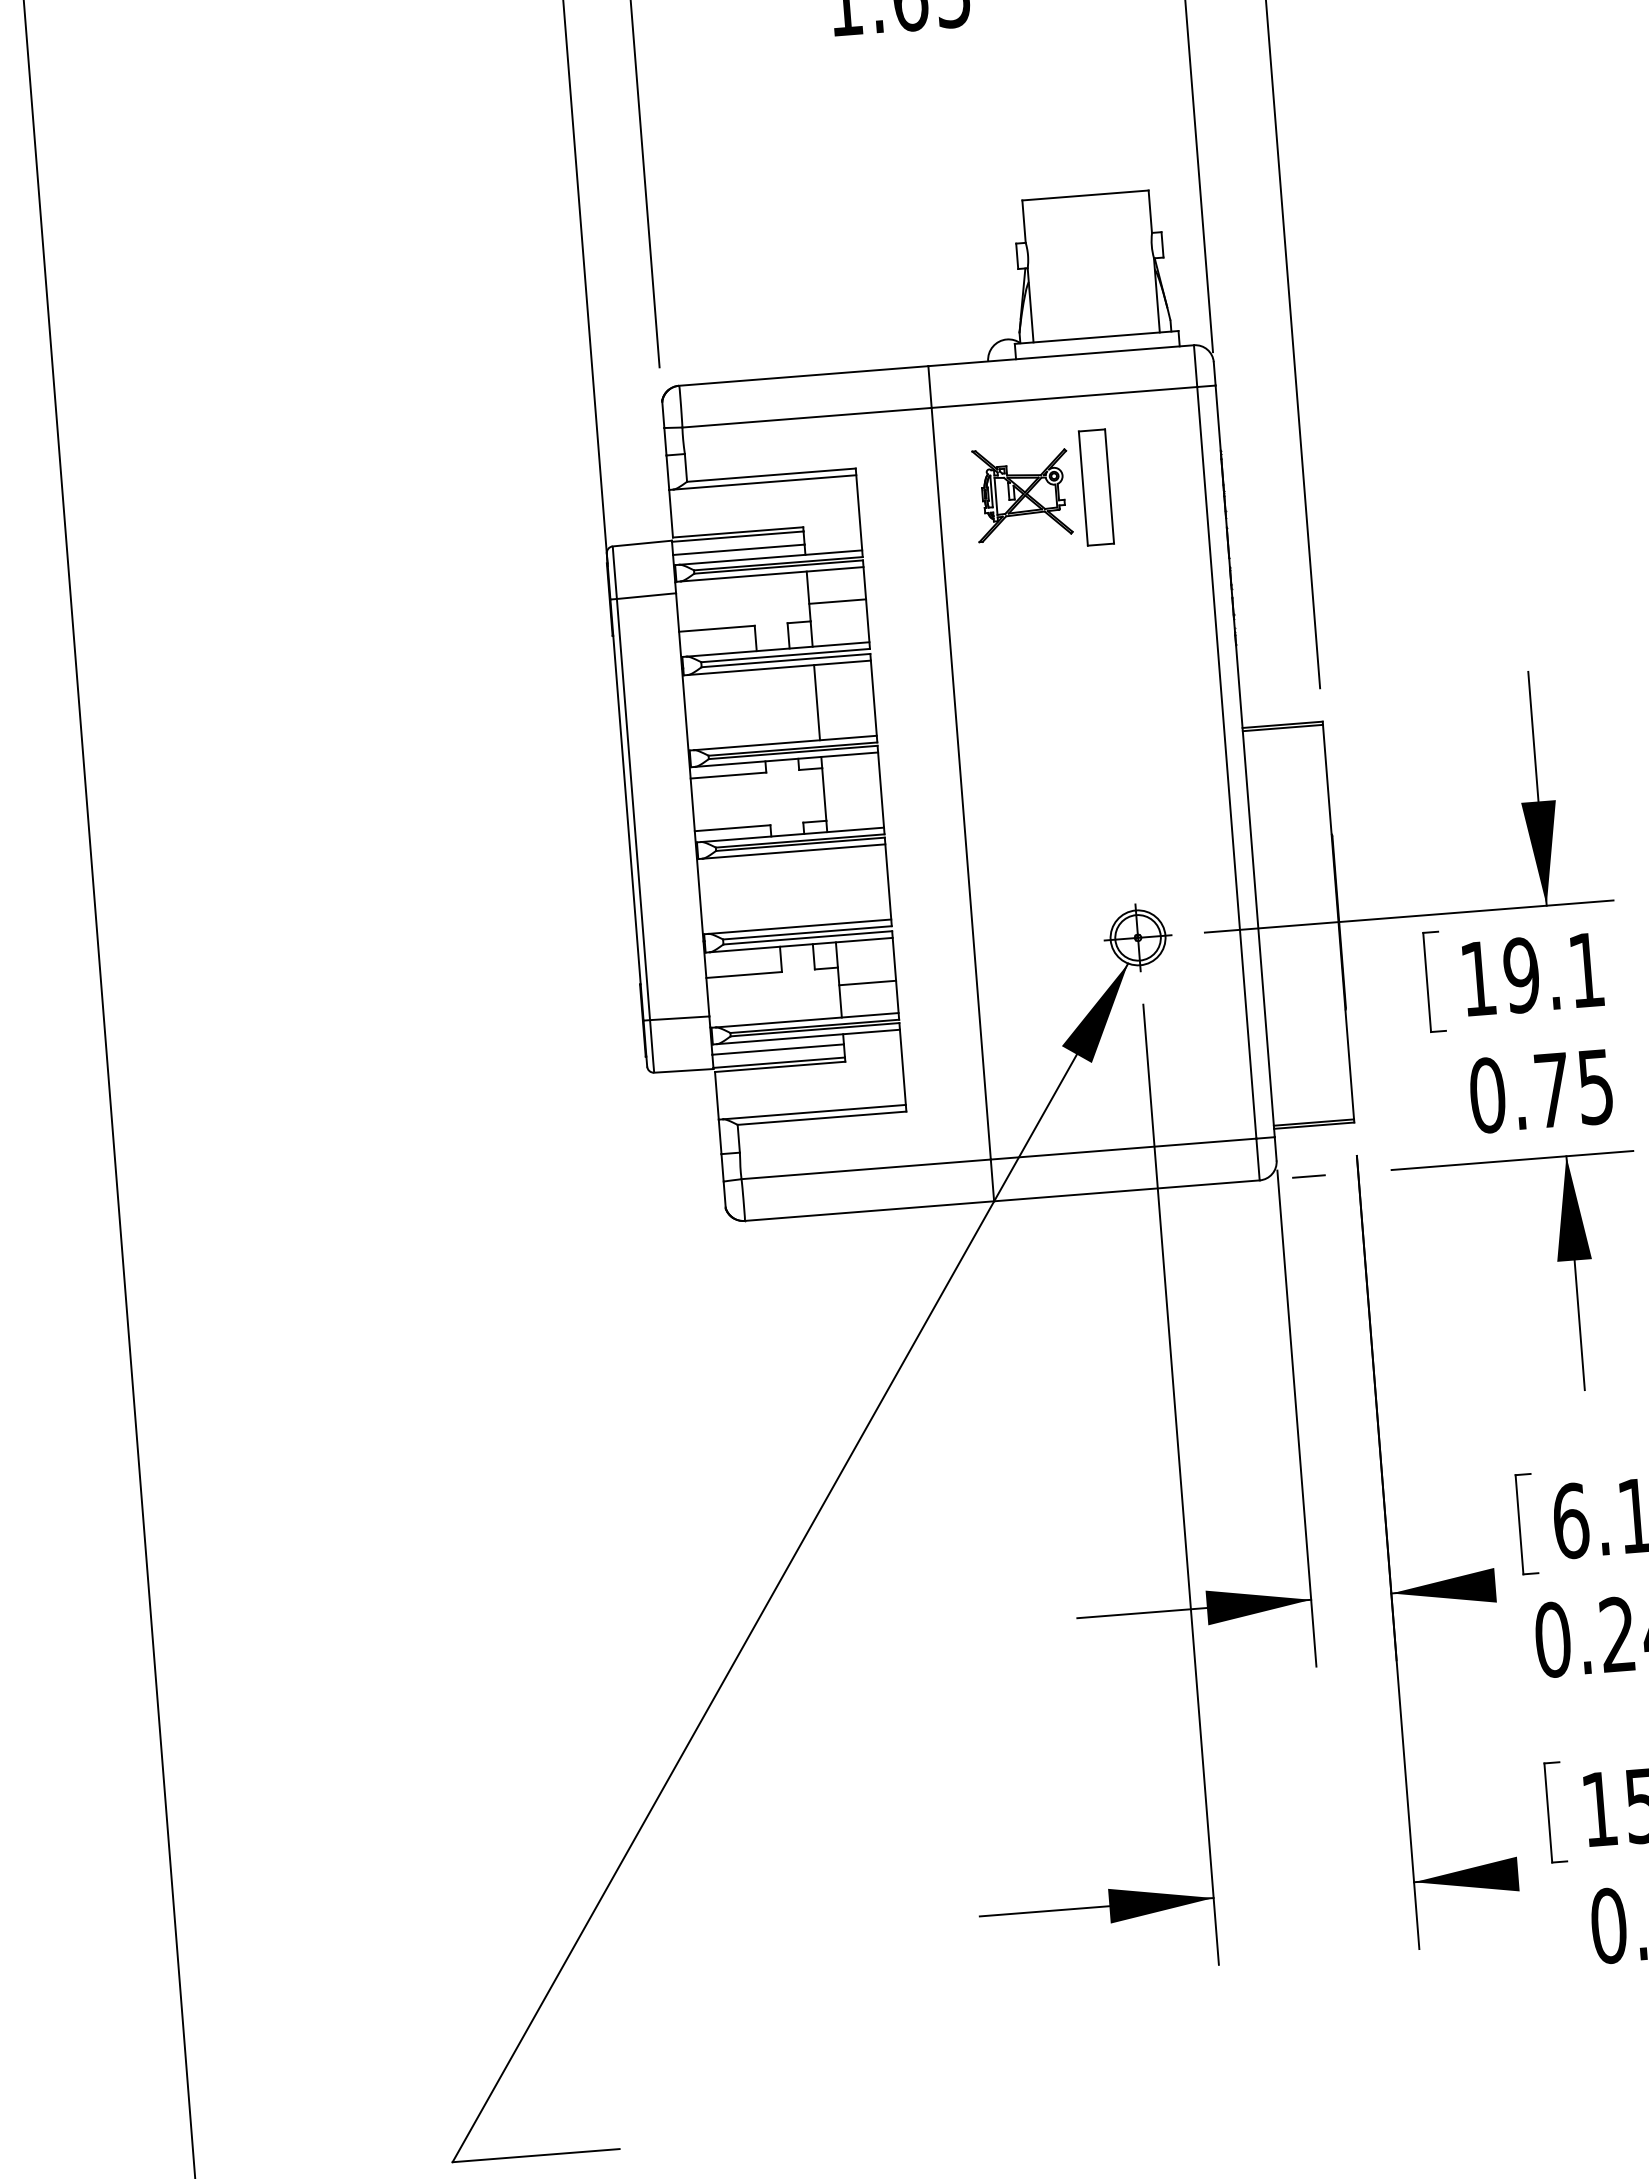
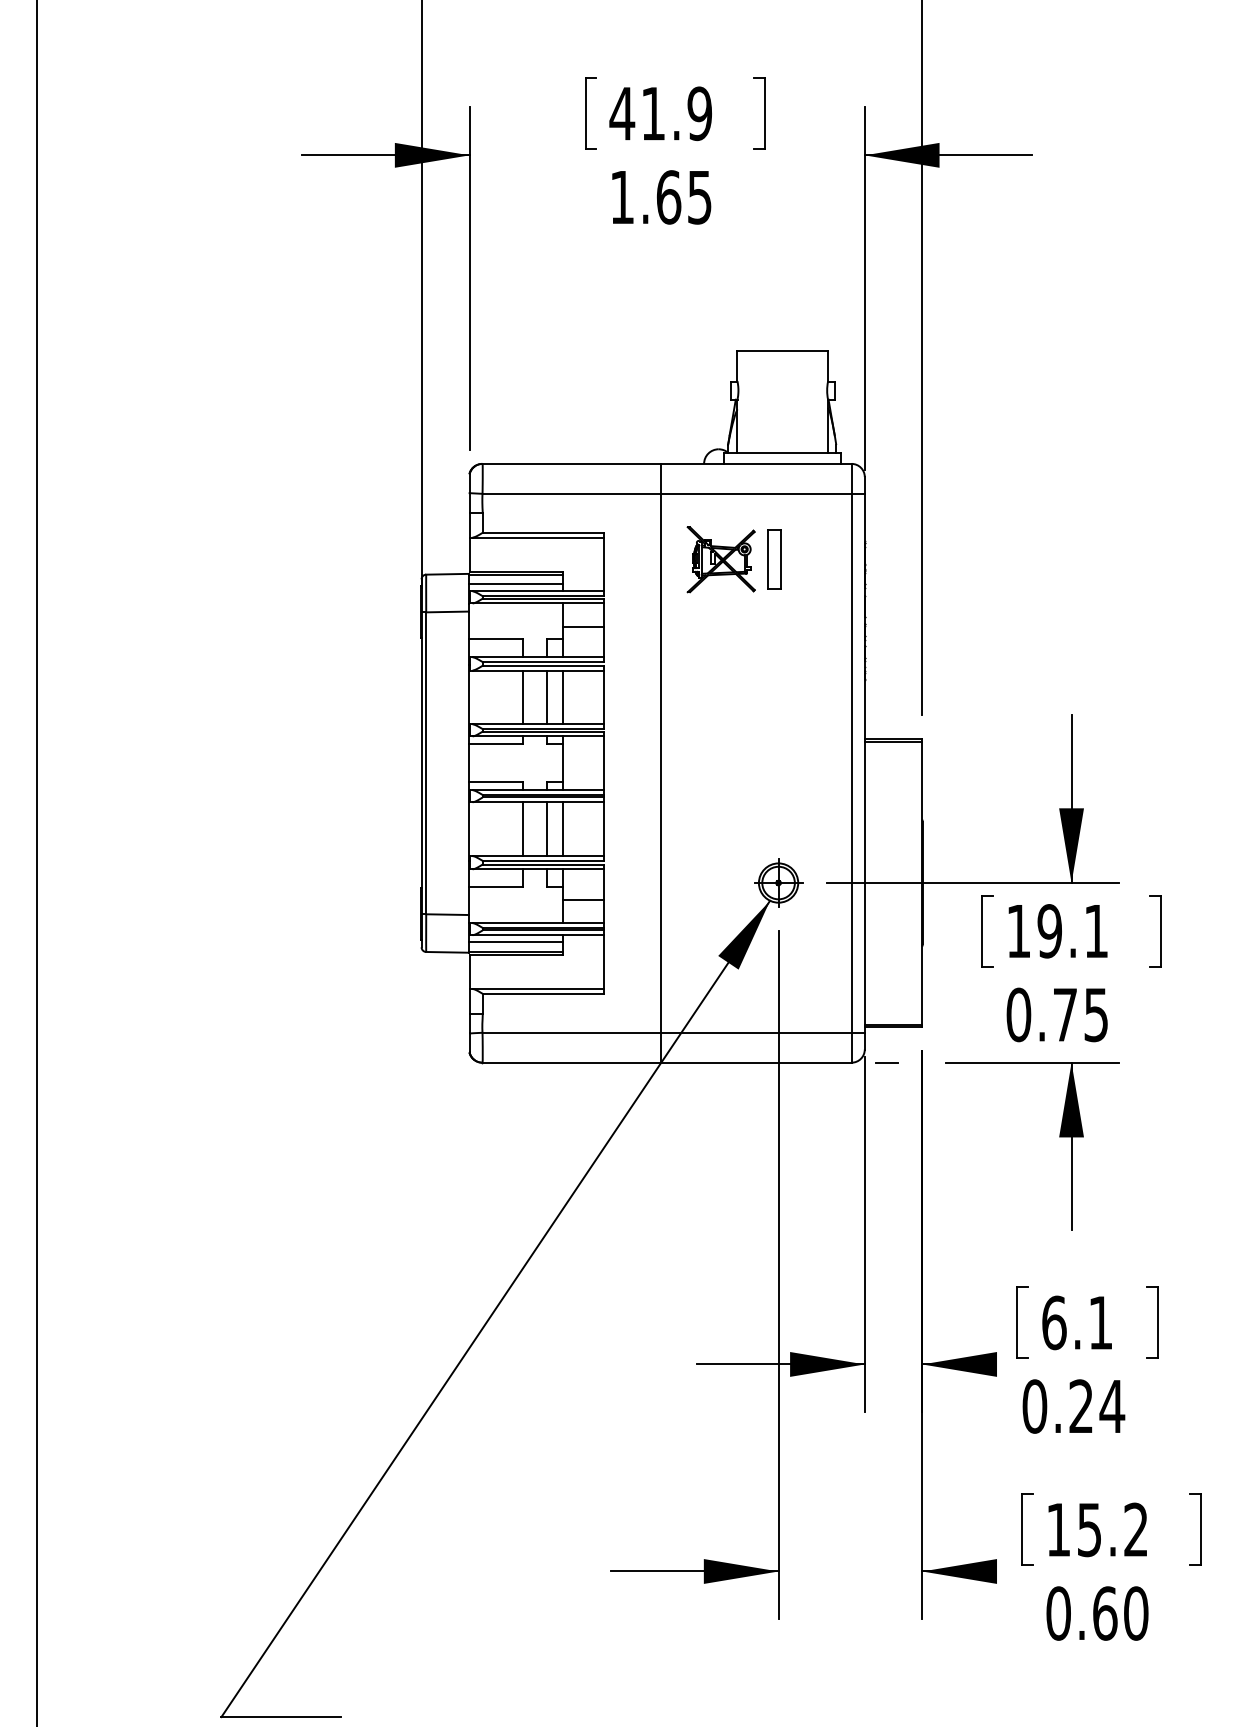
part: (1096, 487) -> (774, 559), size x0.71
line: (794, 704) -> (546, 697), added
line: (760, 707) -> (522, 697), added
line: (832, 886) -> (563, 829), added
line: (808, 888) -> (546, 829), added
line: (775, 891) -> (522, 829), added

